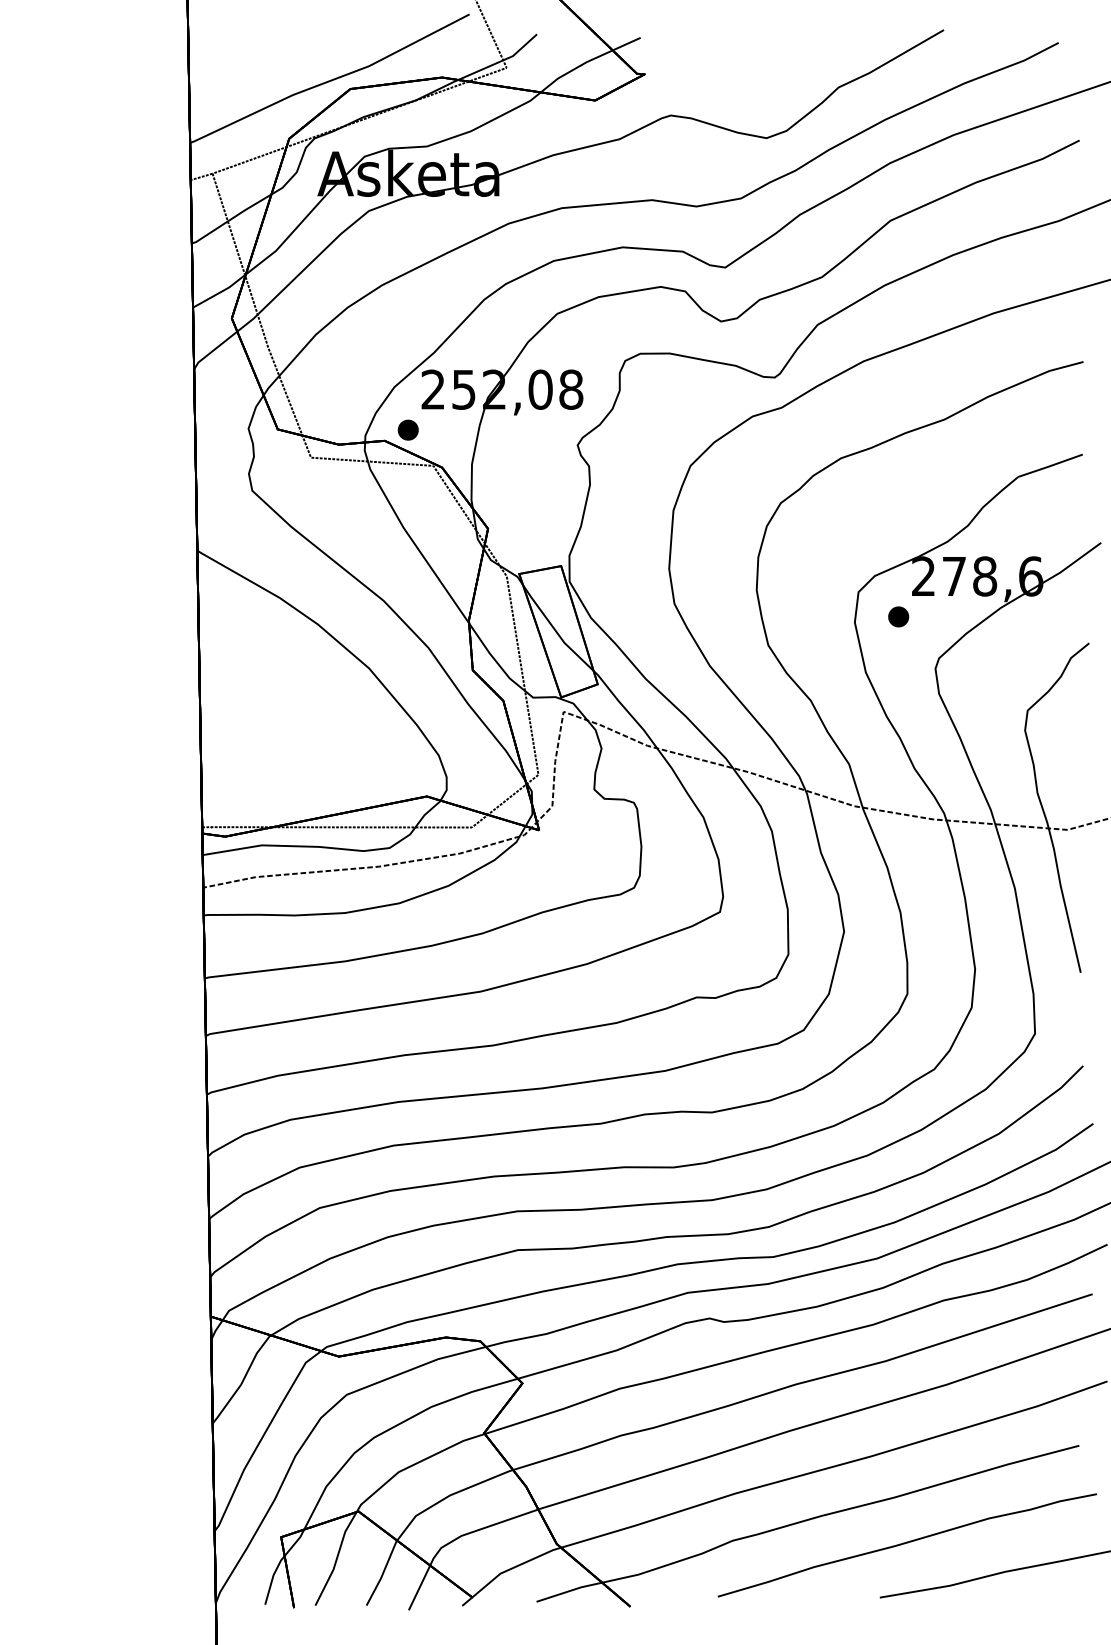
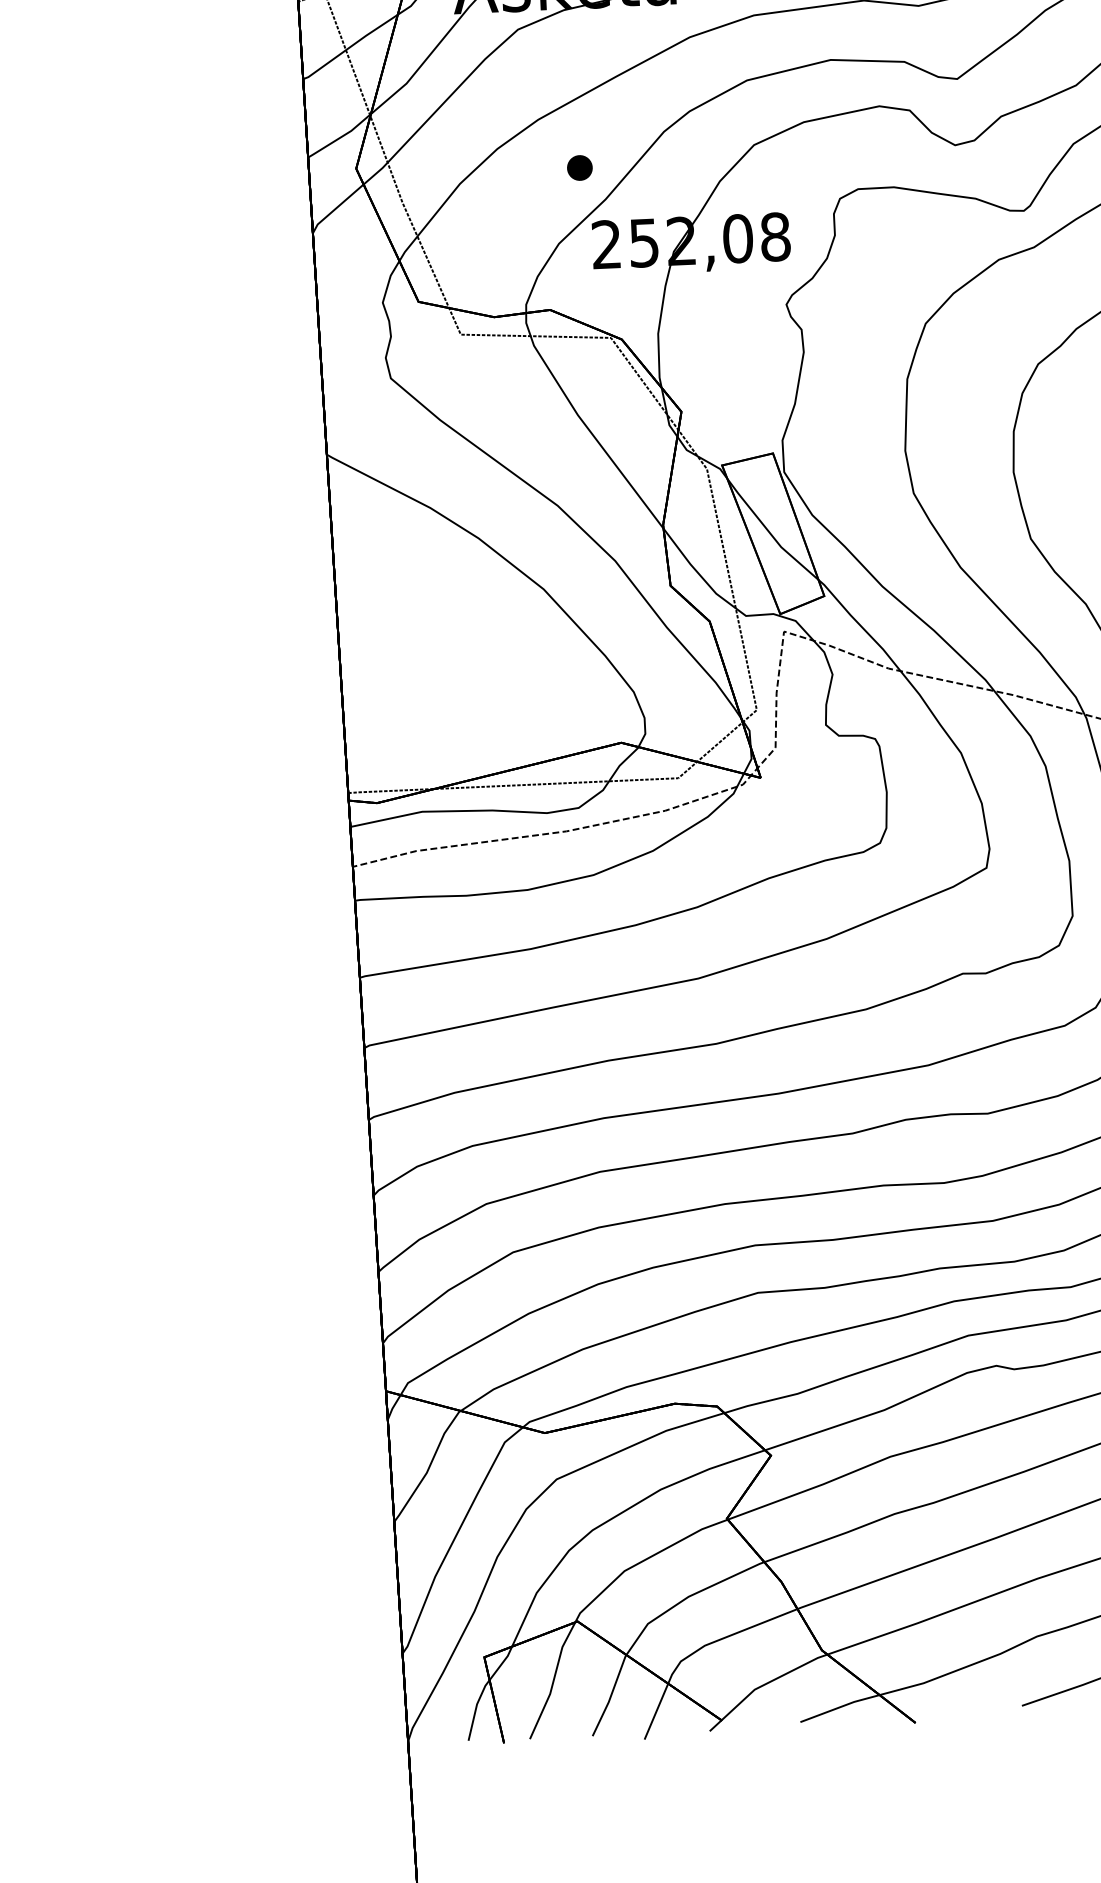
part: (407, 429) -> (578, 167), moved

